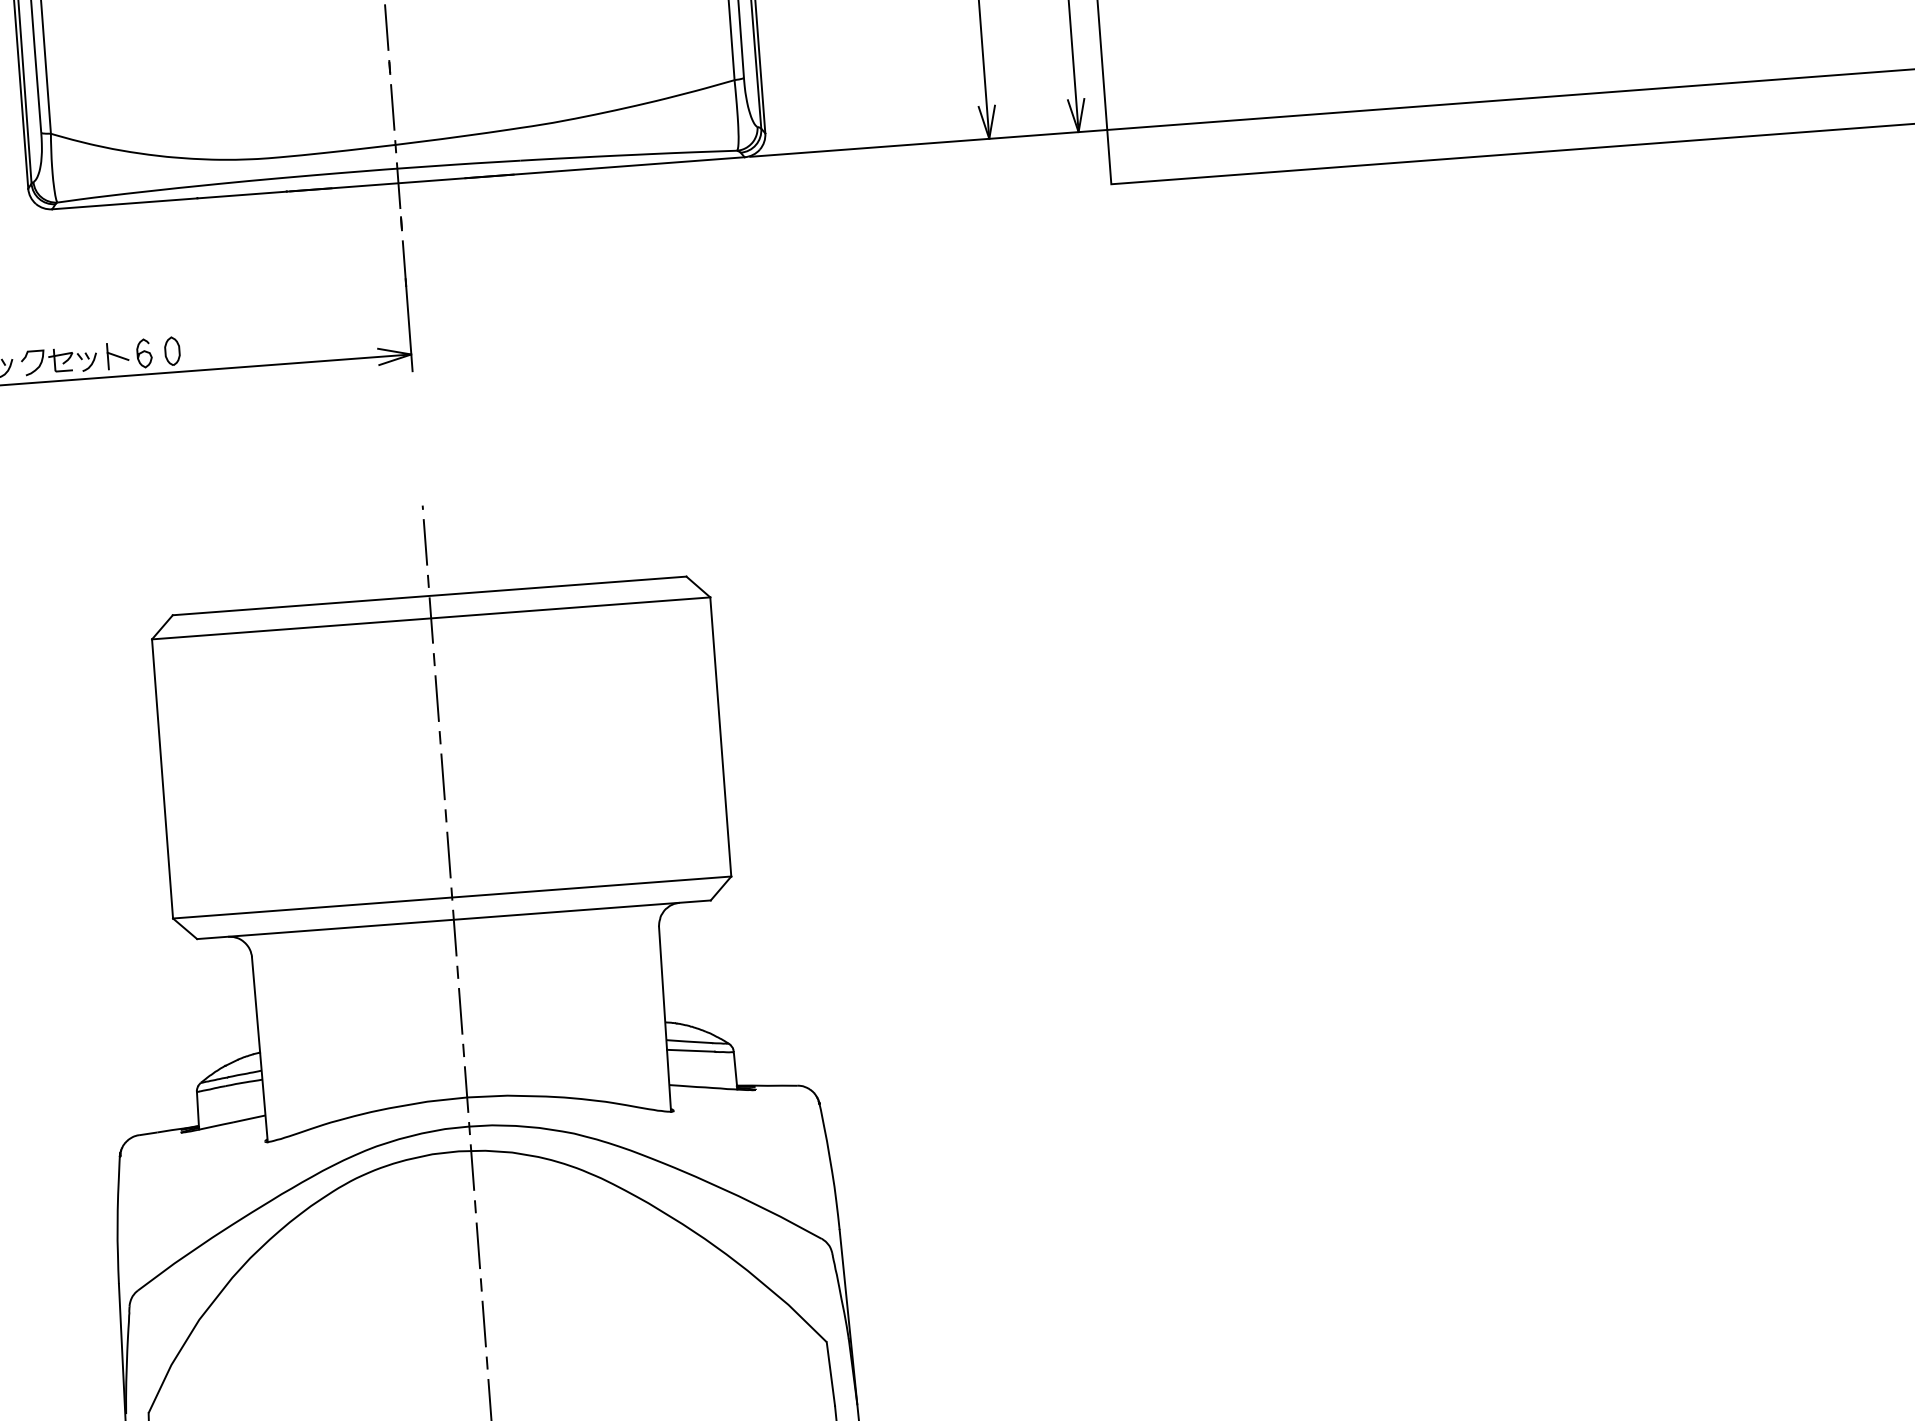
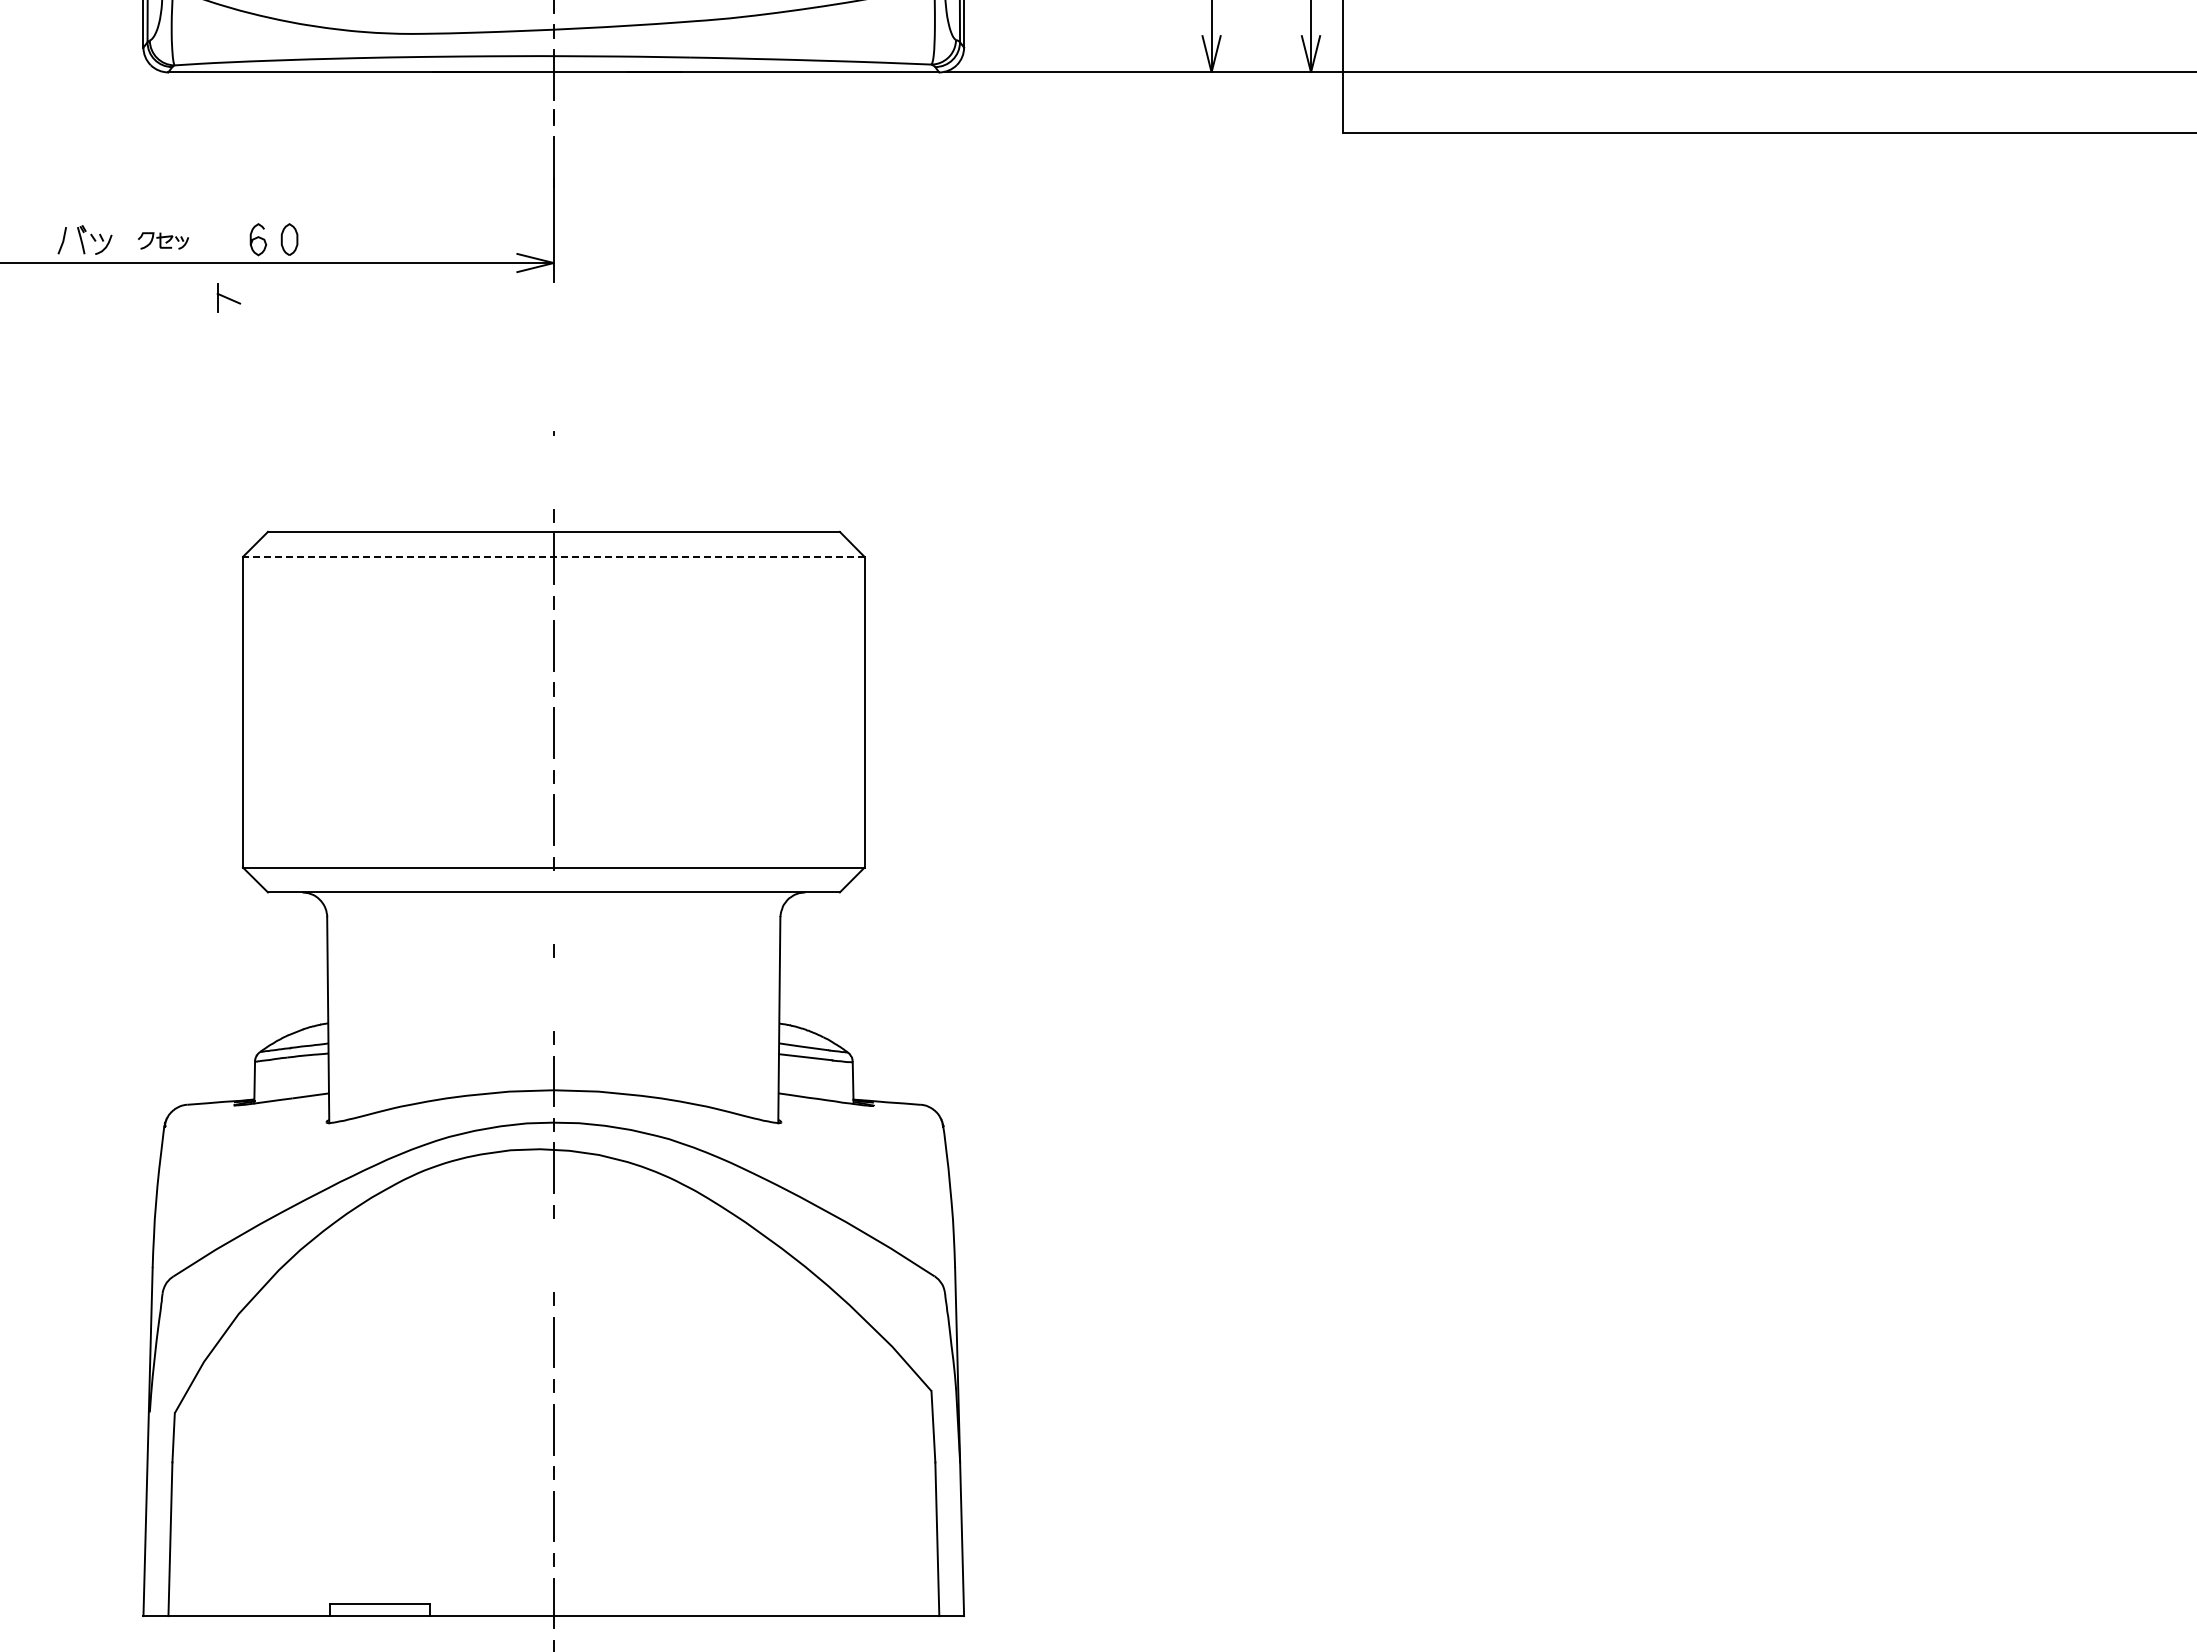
part: (117, 355) -> (228, 297), moved
part: (59, 360) -> (163, 240), size x0.6
line: (425, 542) -> (553, 472), removed
line: (430, 618) -> (553, 556), solid -> dashed
line: (454, 933) -> (553, 907), removed
line: (460, 1011) -> (553, 994), removed
line: (478, 1245) -> (553, 1255), removed

